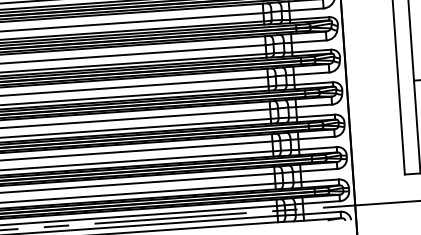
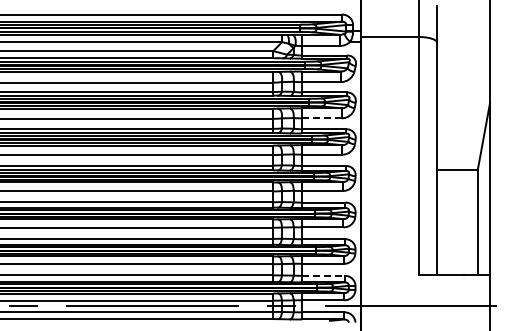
line: (309, 41) -> (322, 118), solid -> dashed
line: (320, 180) -> (324, 275), solid -> dashed

